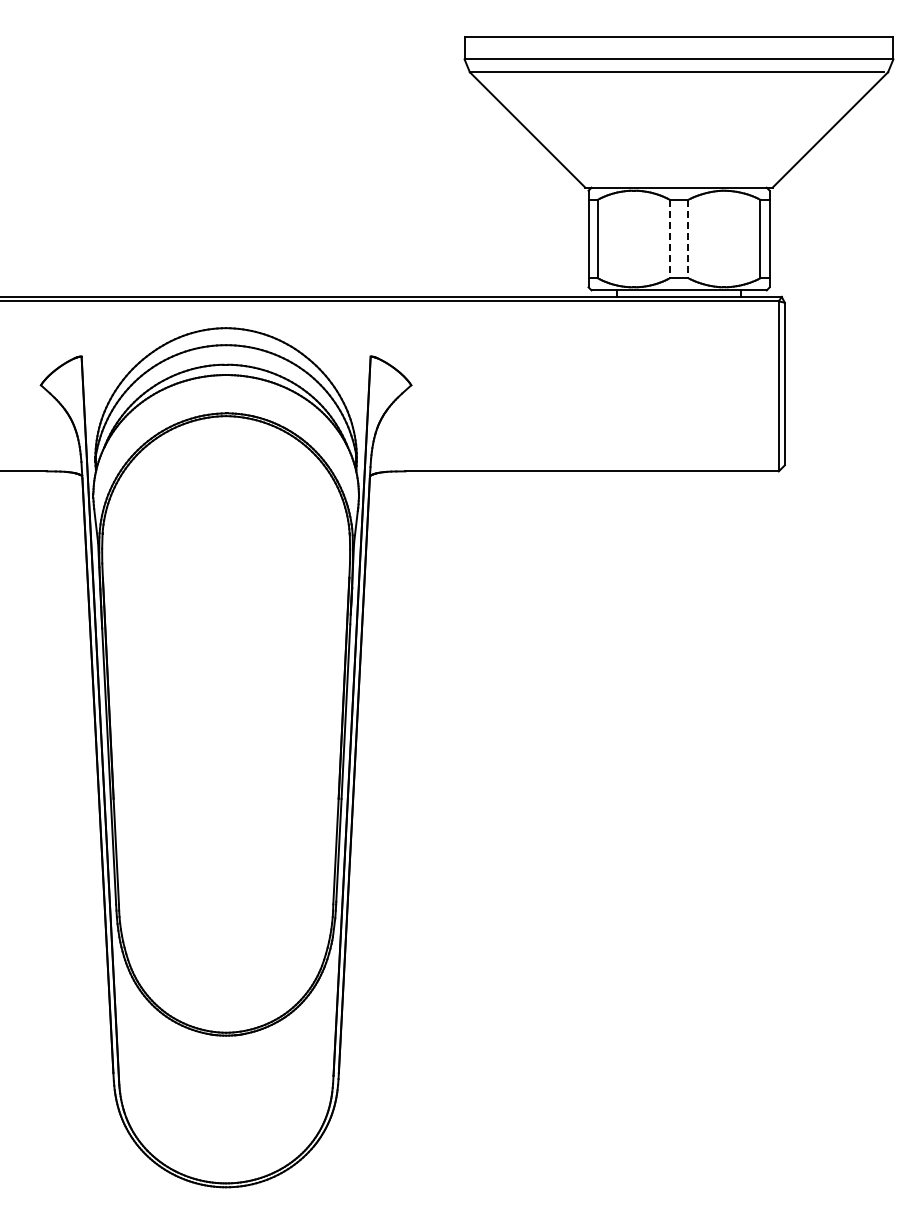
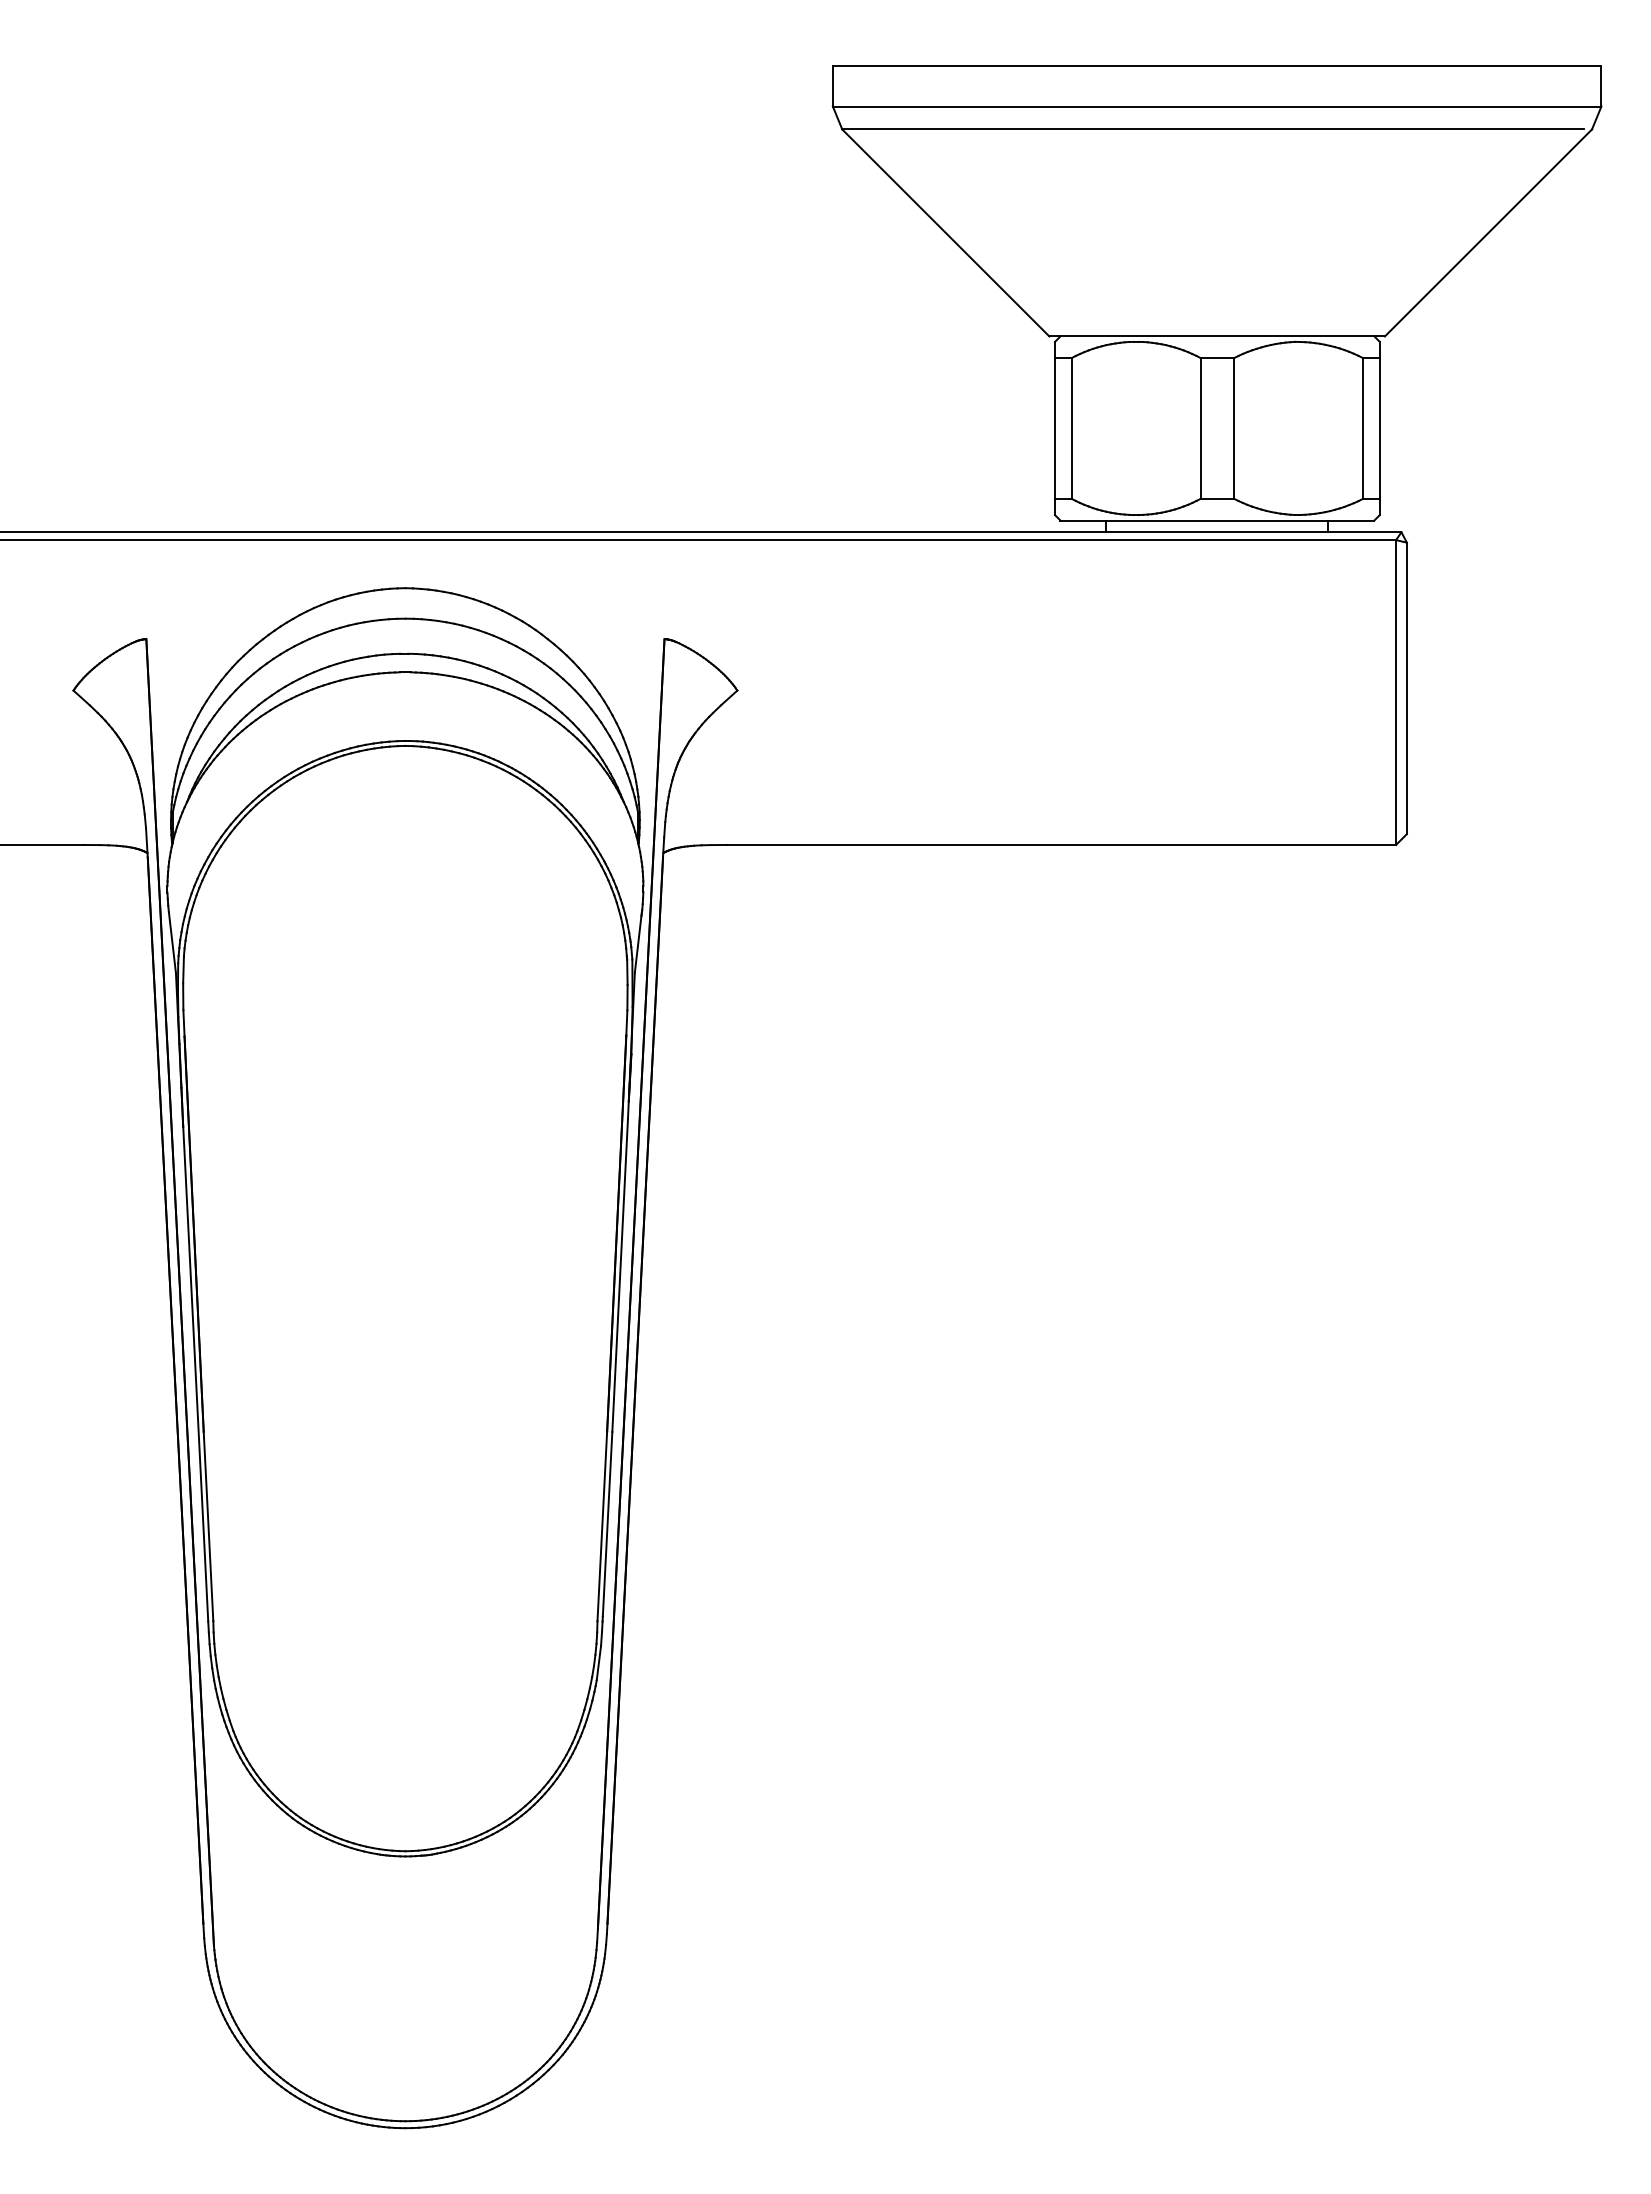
line: (669, 239) -> (1200, 429), dashed -> solid
line: (688, 239) -> (1234, 429), dashed -> solid

